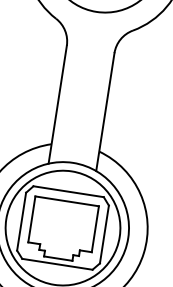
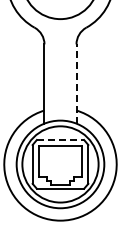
line: (105, 112) -> (76, 84), solid -> dashed
line: (68, 190) -> (60, 139), solid -> dashed

